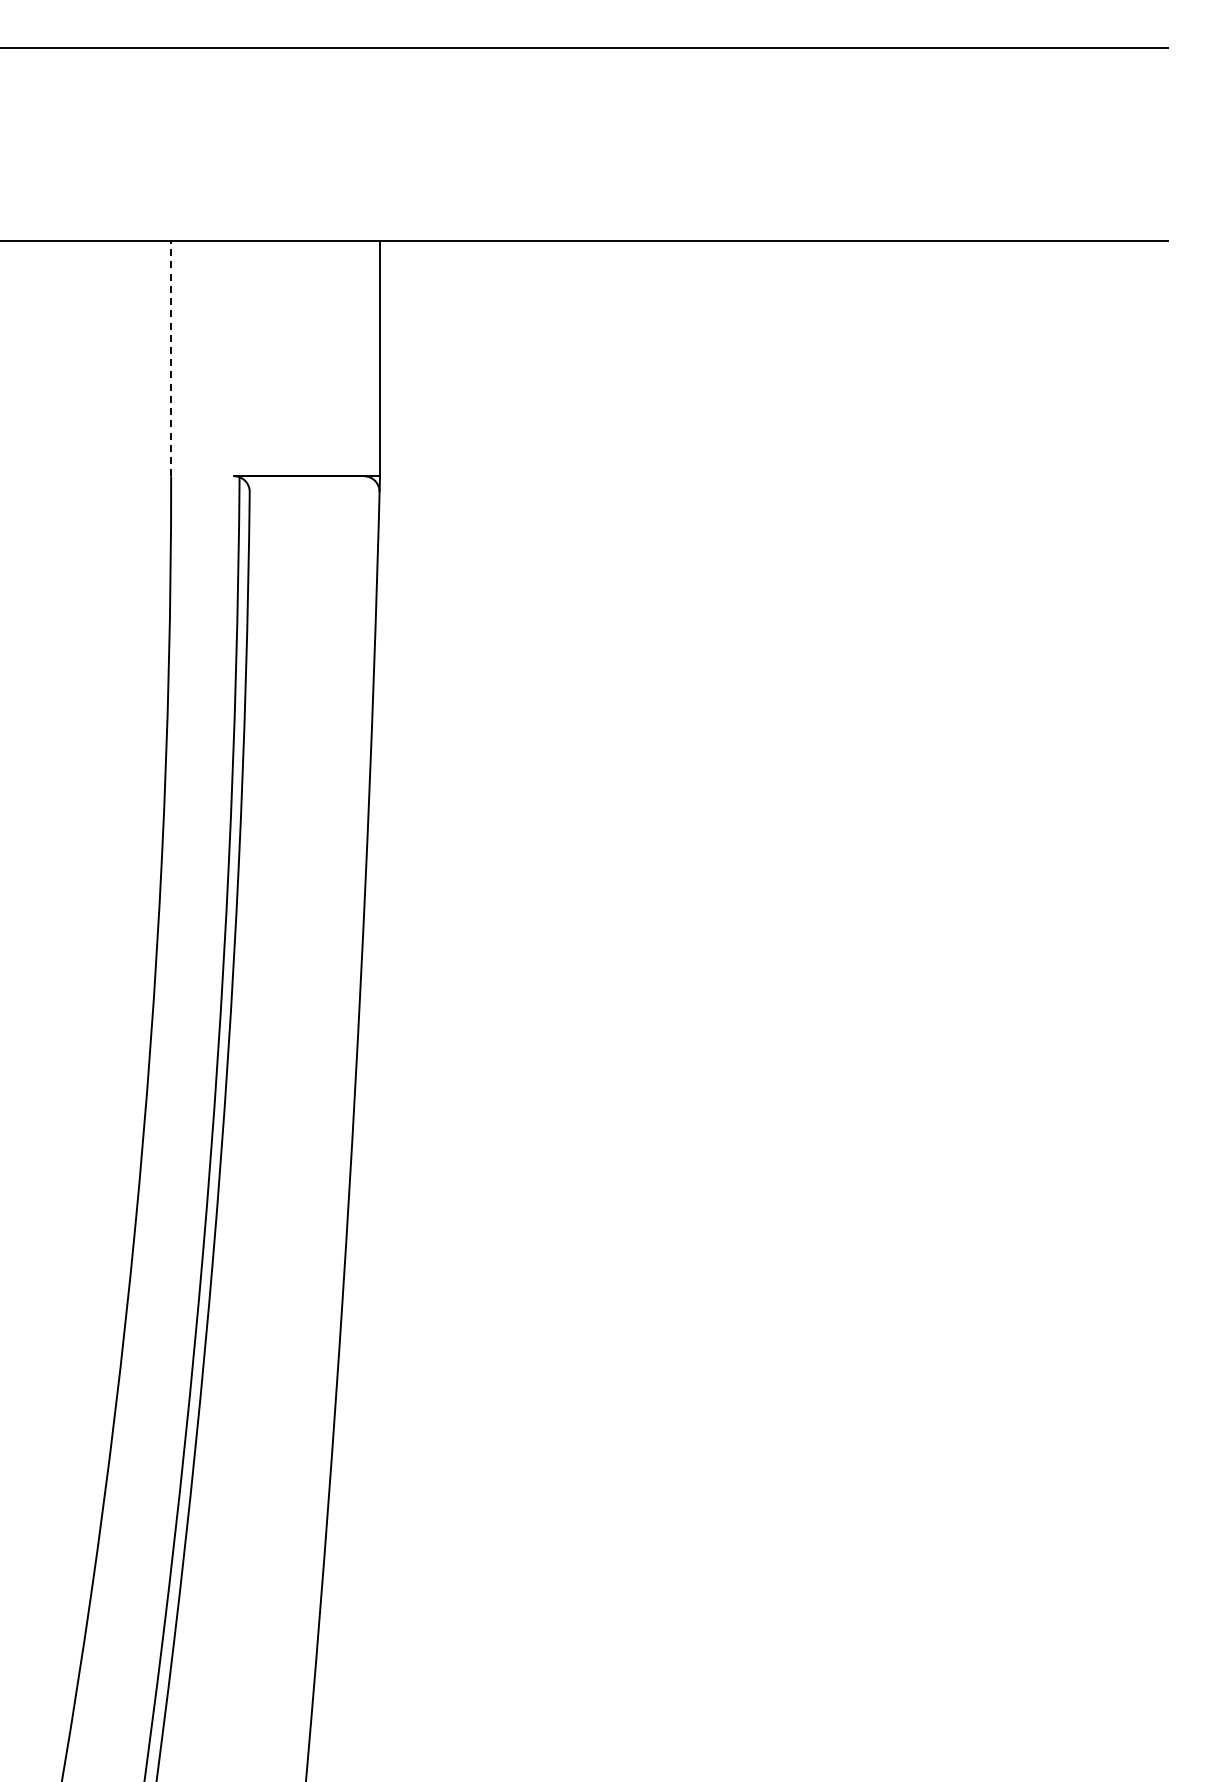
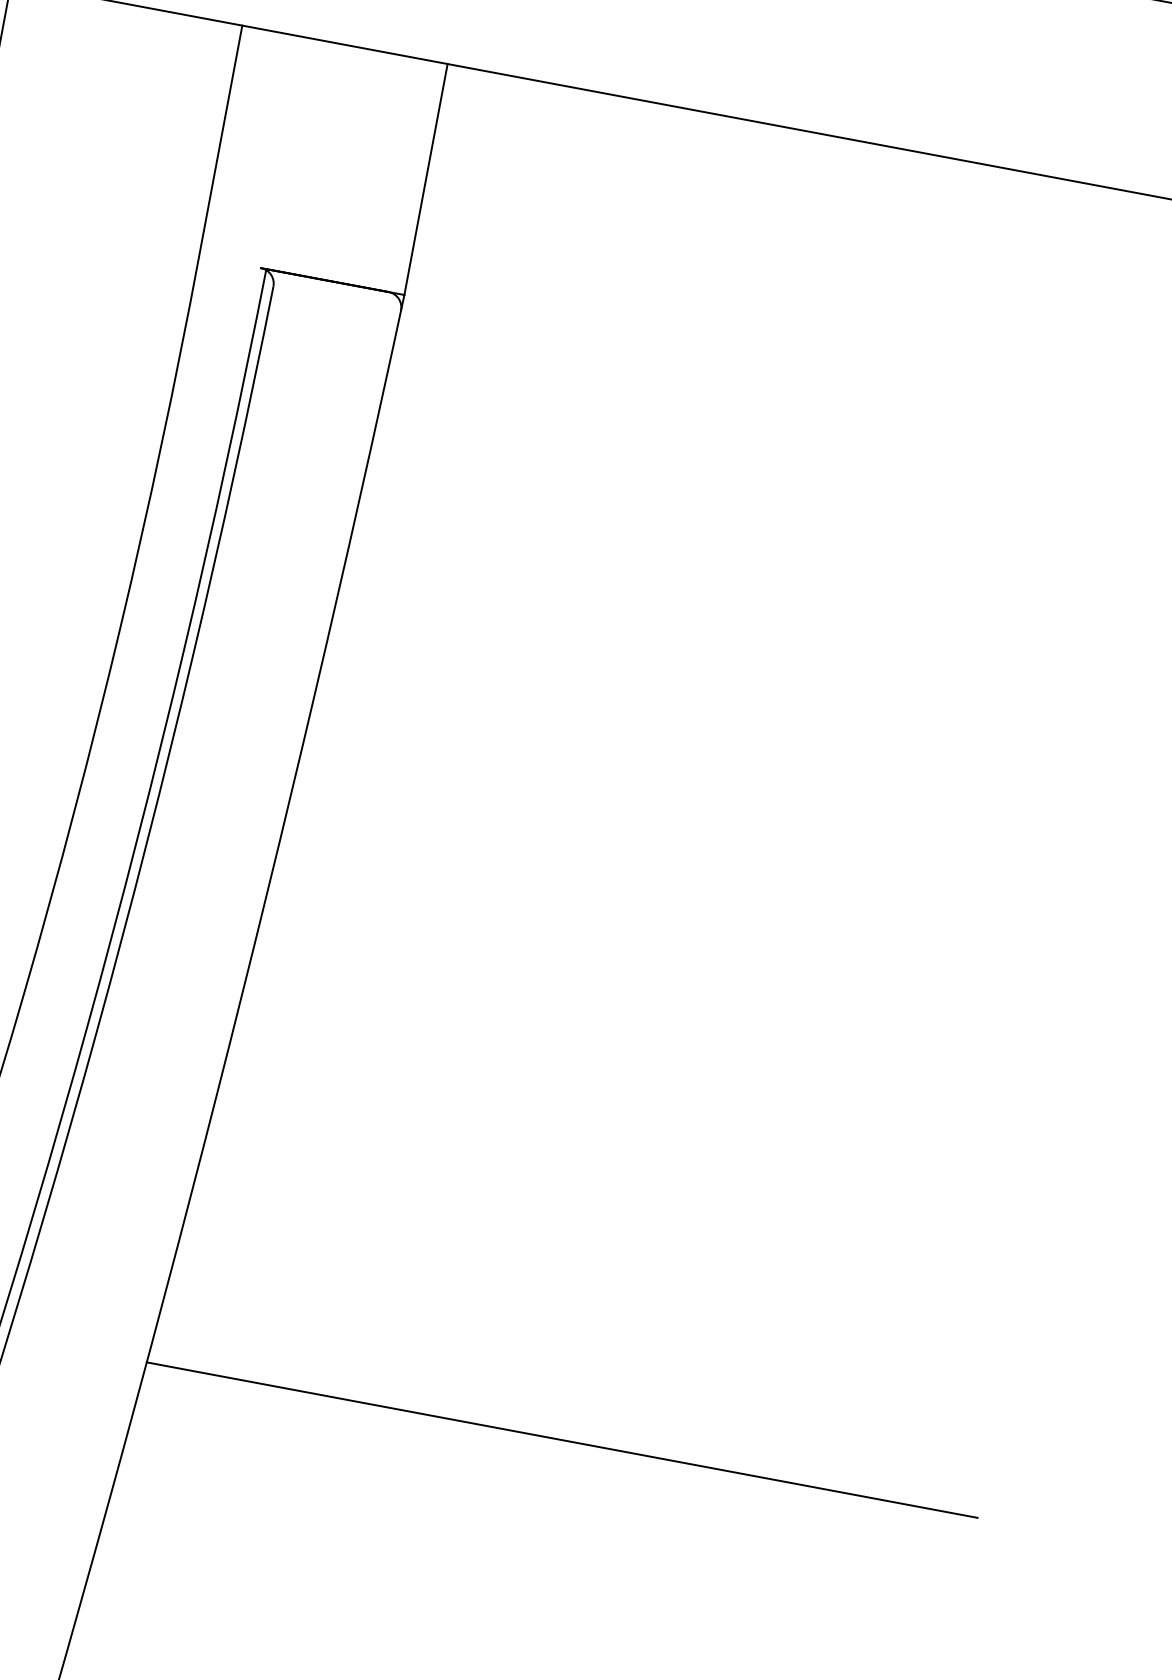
line: (171, 358) -> (221, 140), dashed -> solid
line: (745, 1572) -> (561, 1439), added

